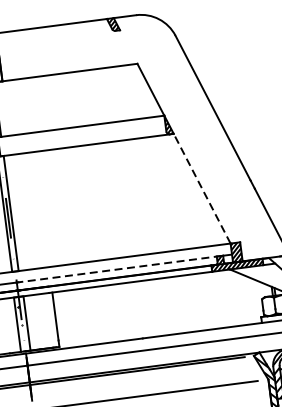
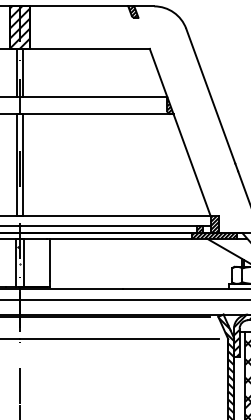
line: (201, 188) -> (191, 164), dashed -> solid
line: (120, 269) -> (111, 226), dashed -> solid

